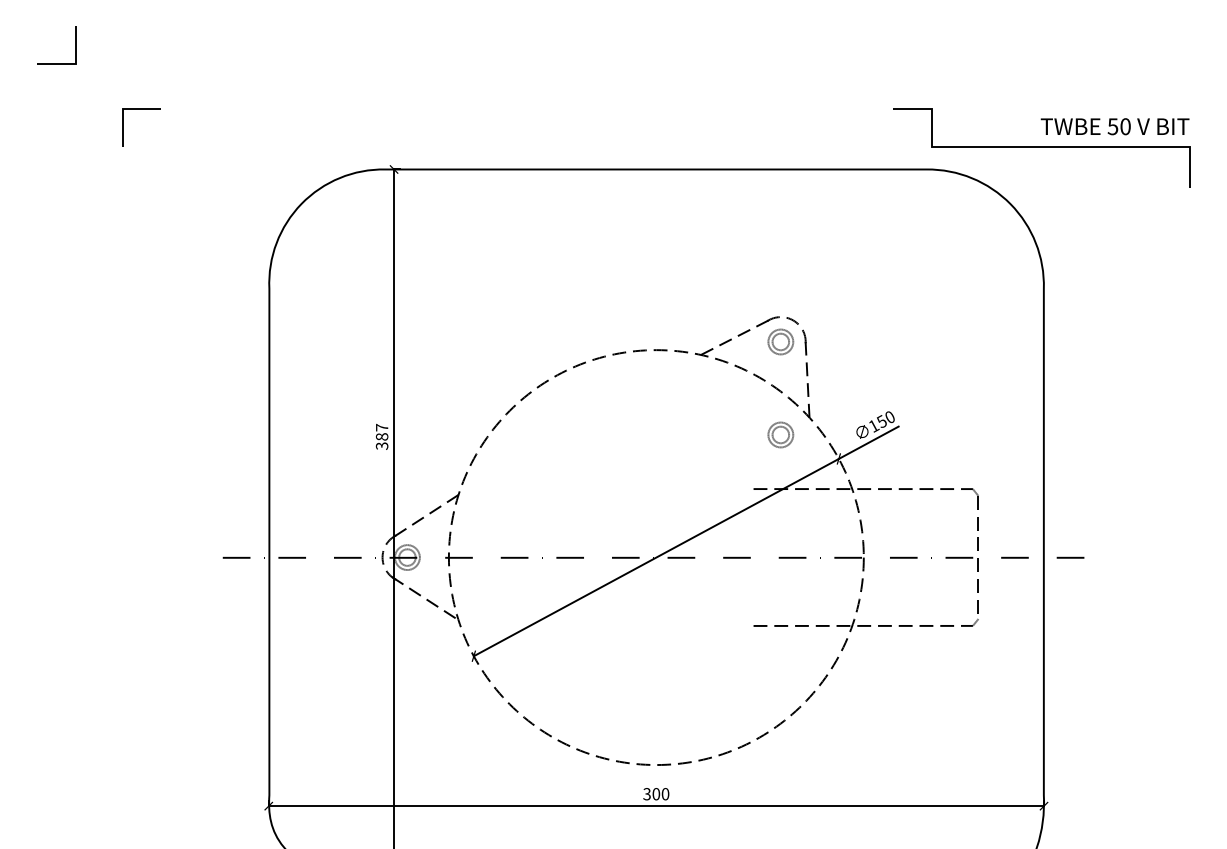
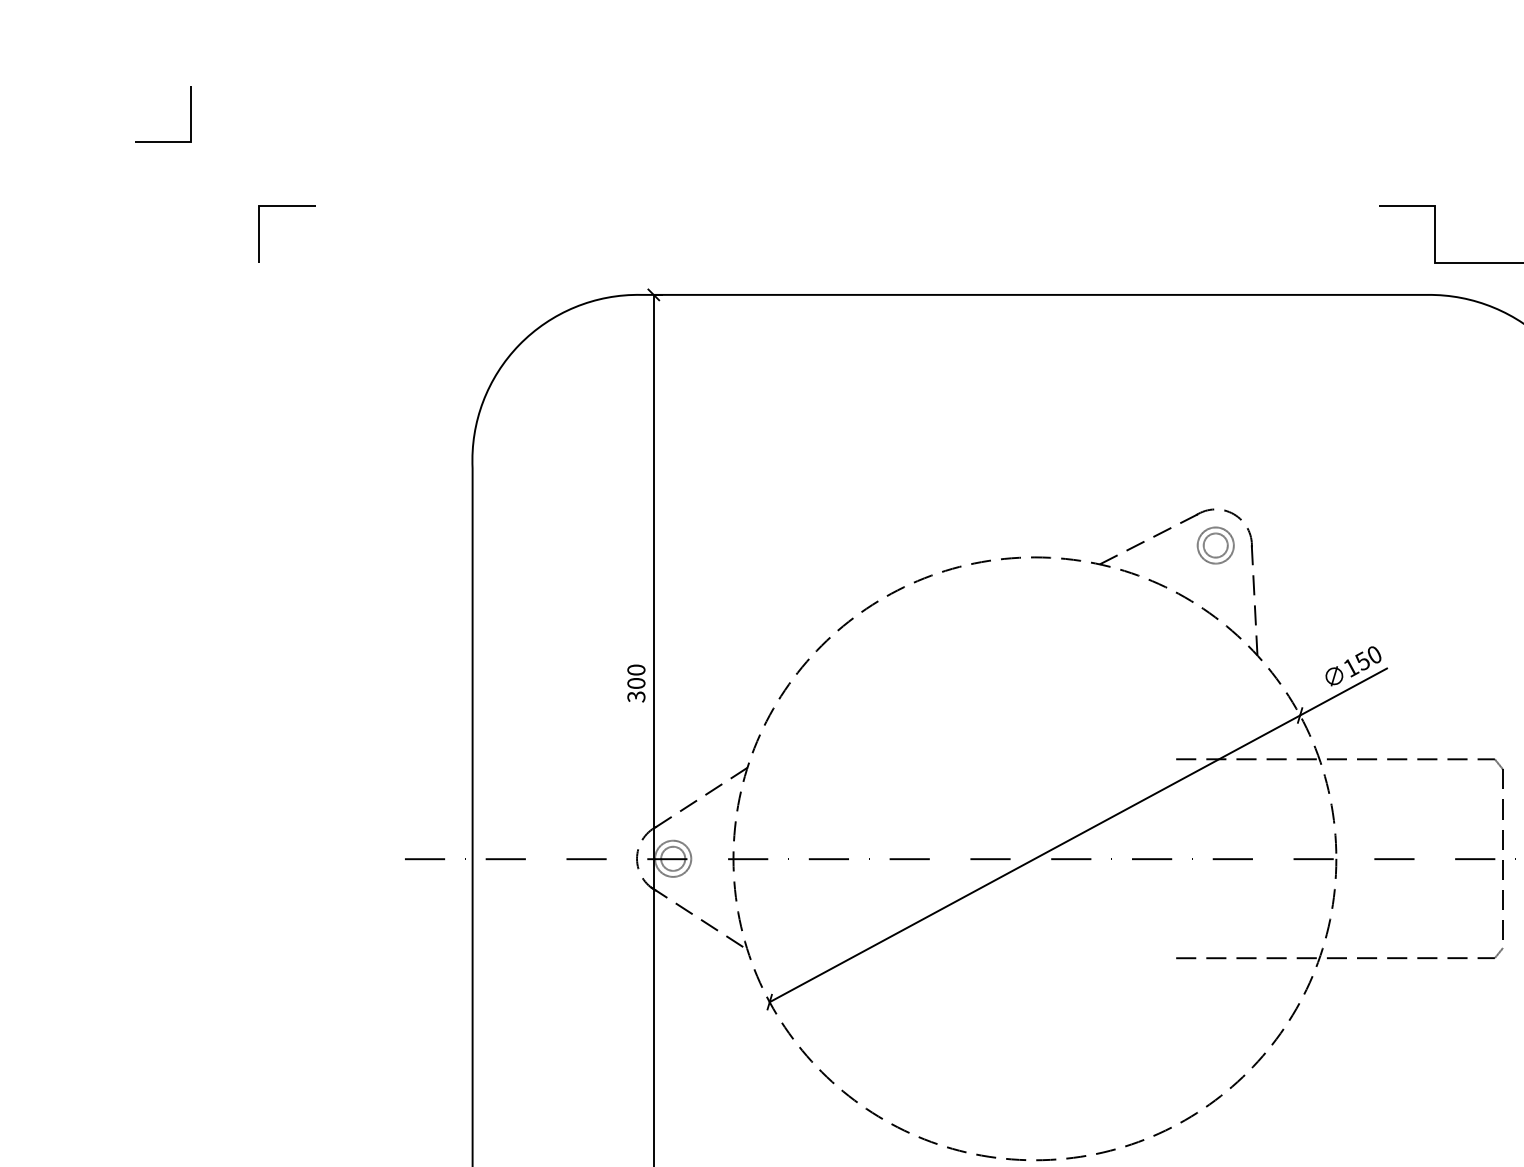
text: (381, 431) -> (635, 675), 387 -> 300
part: (780, 434) -> (1215, 679), removed

